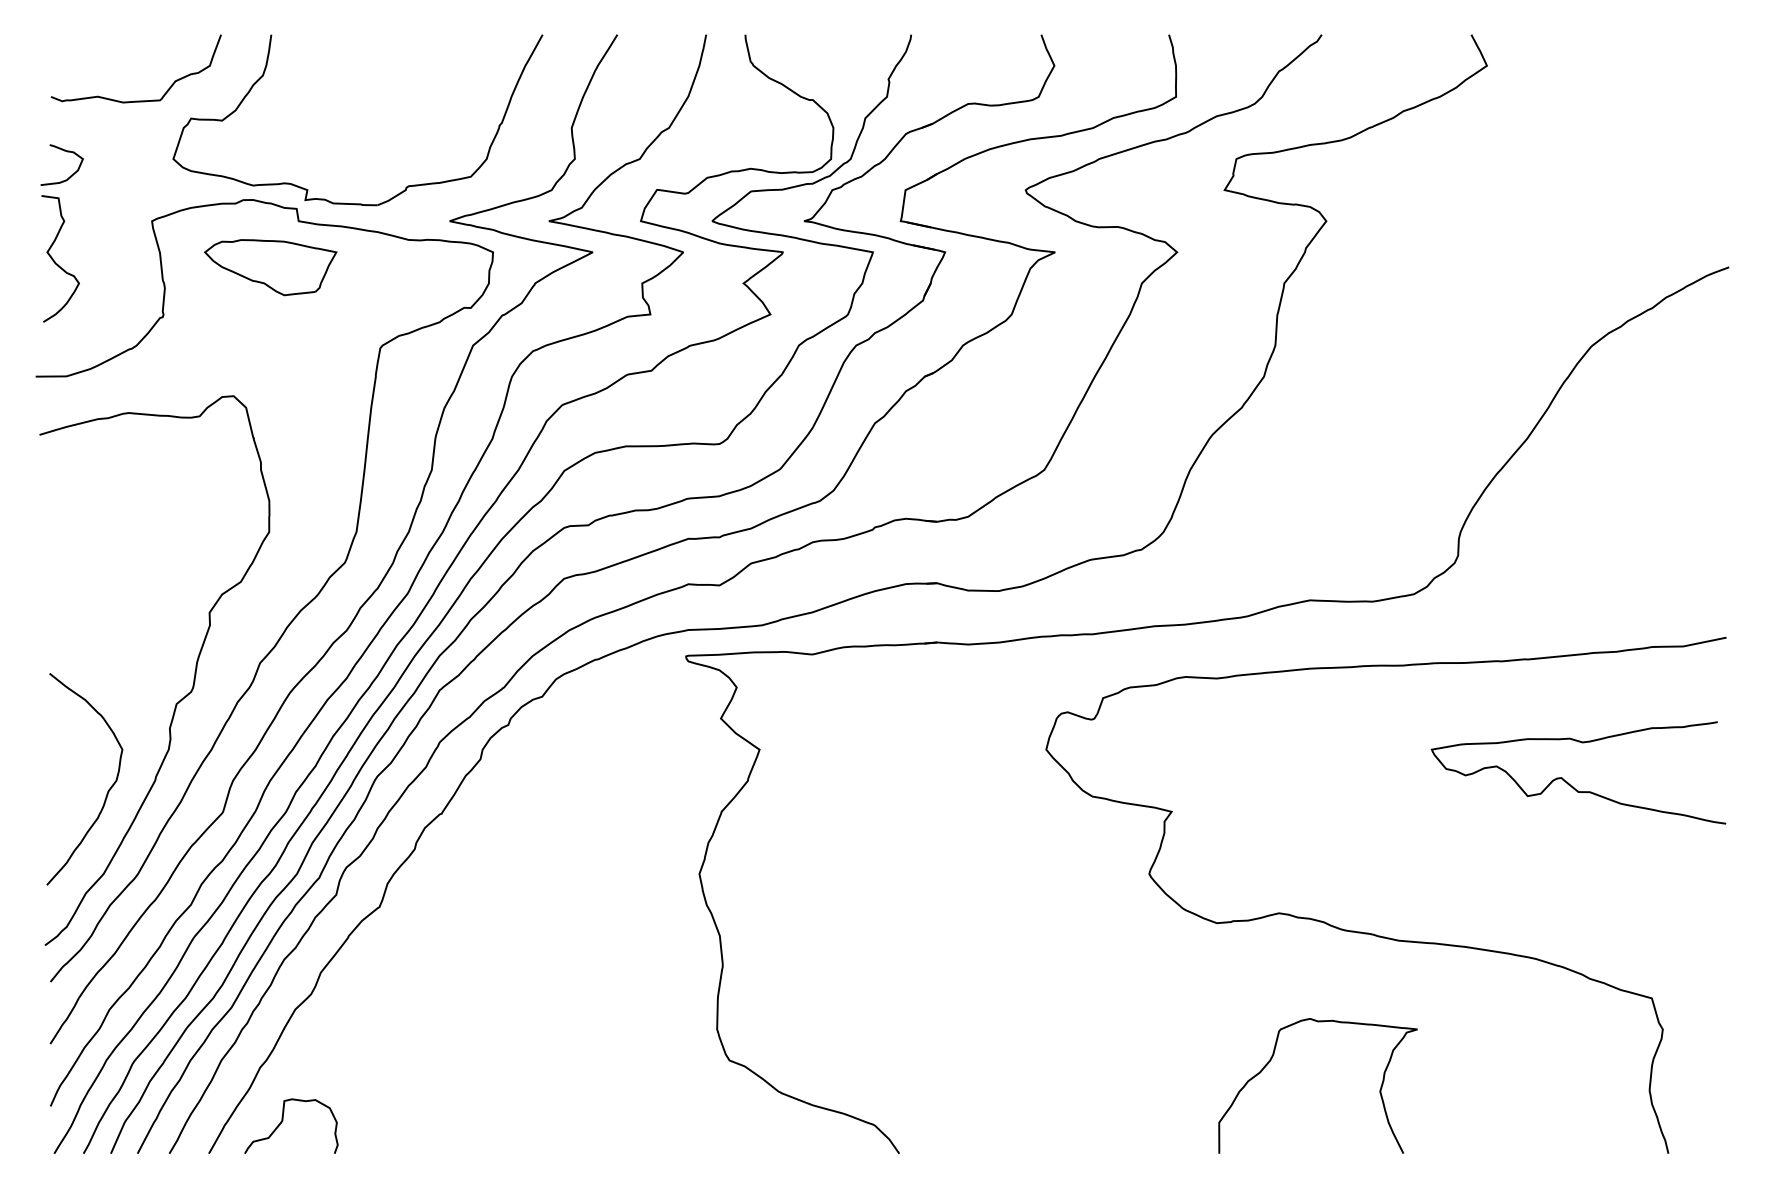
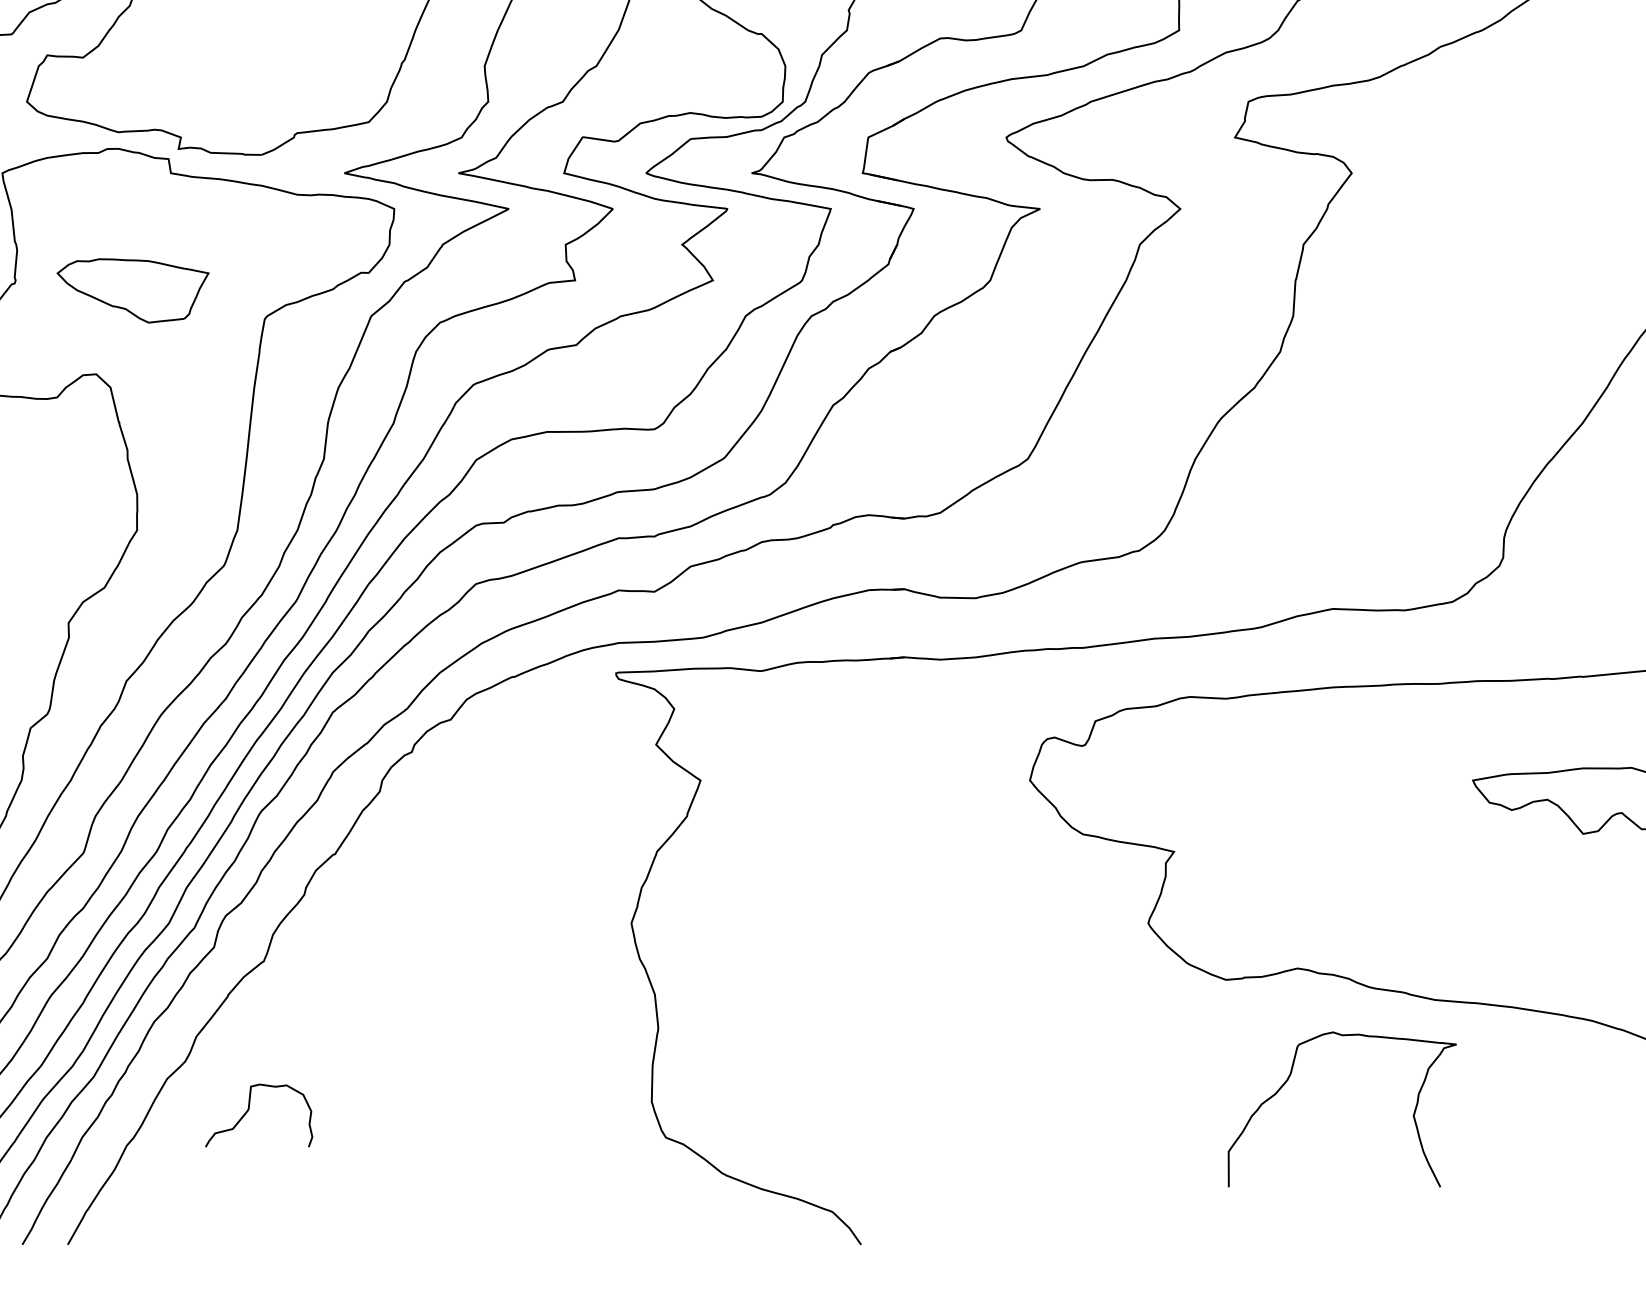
part: (270, 267) -> (132, 290), moved
curve: (1271, 1060) -> (1288, 1080), moved
curve: (283, 1120) -> (249, 1108), moved

